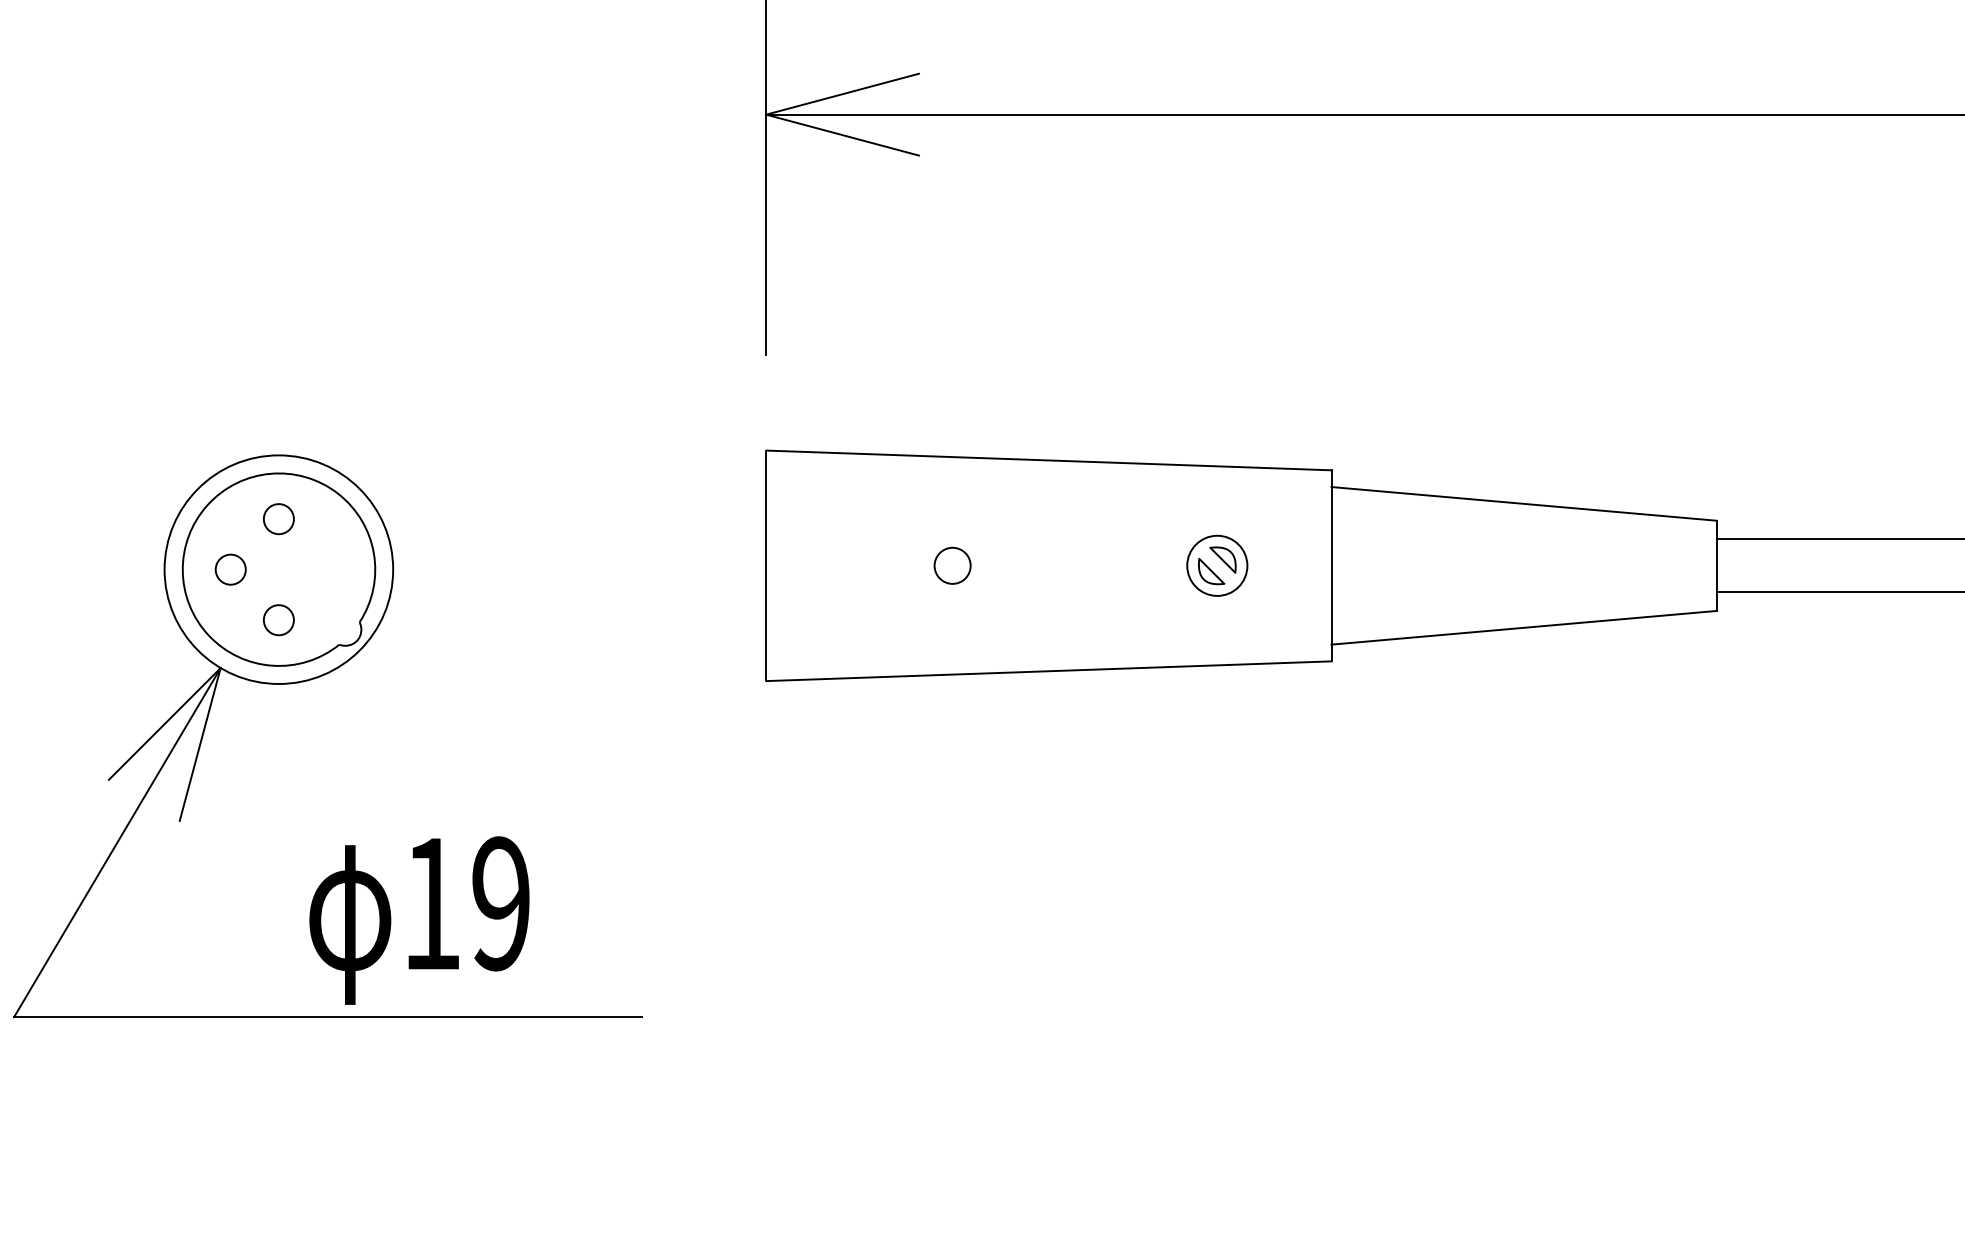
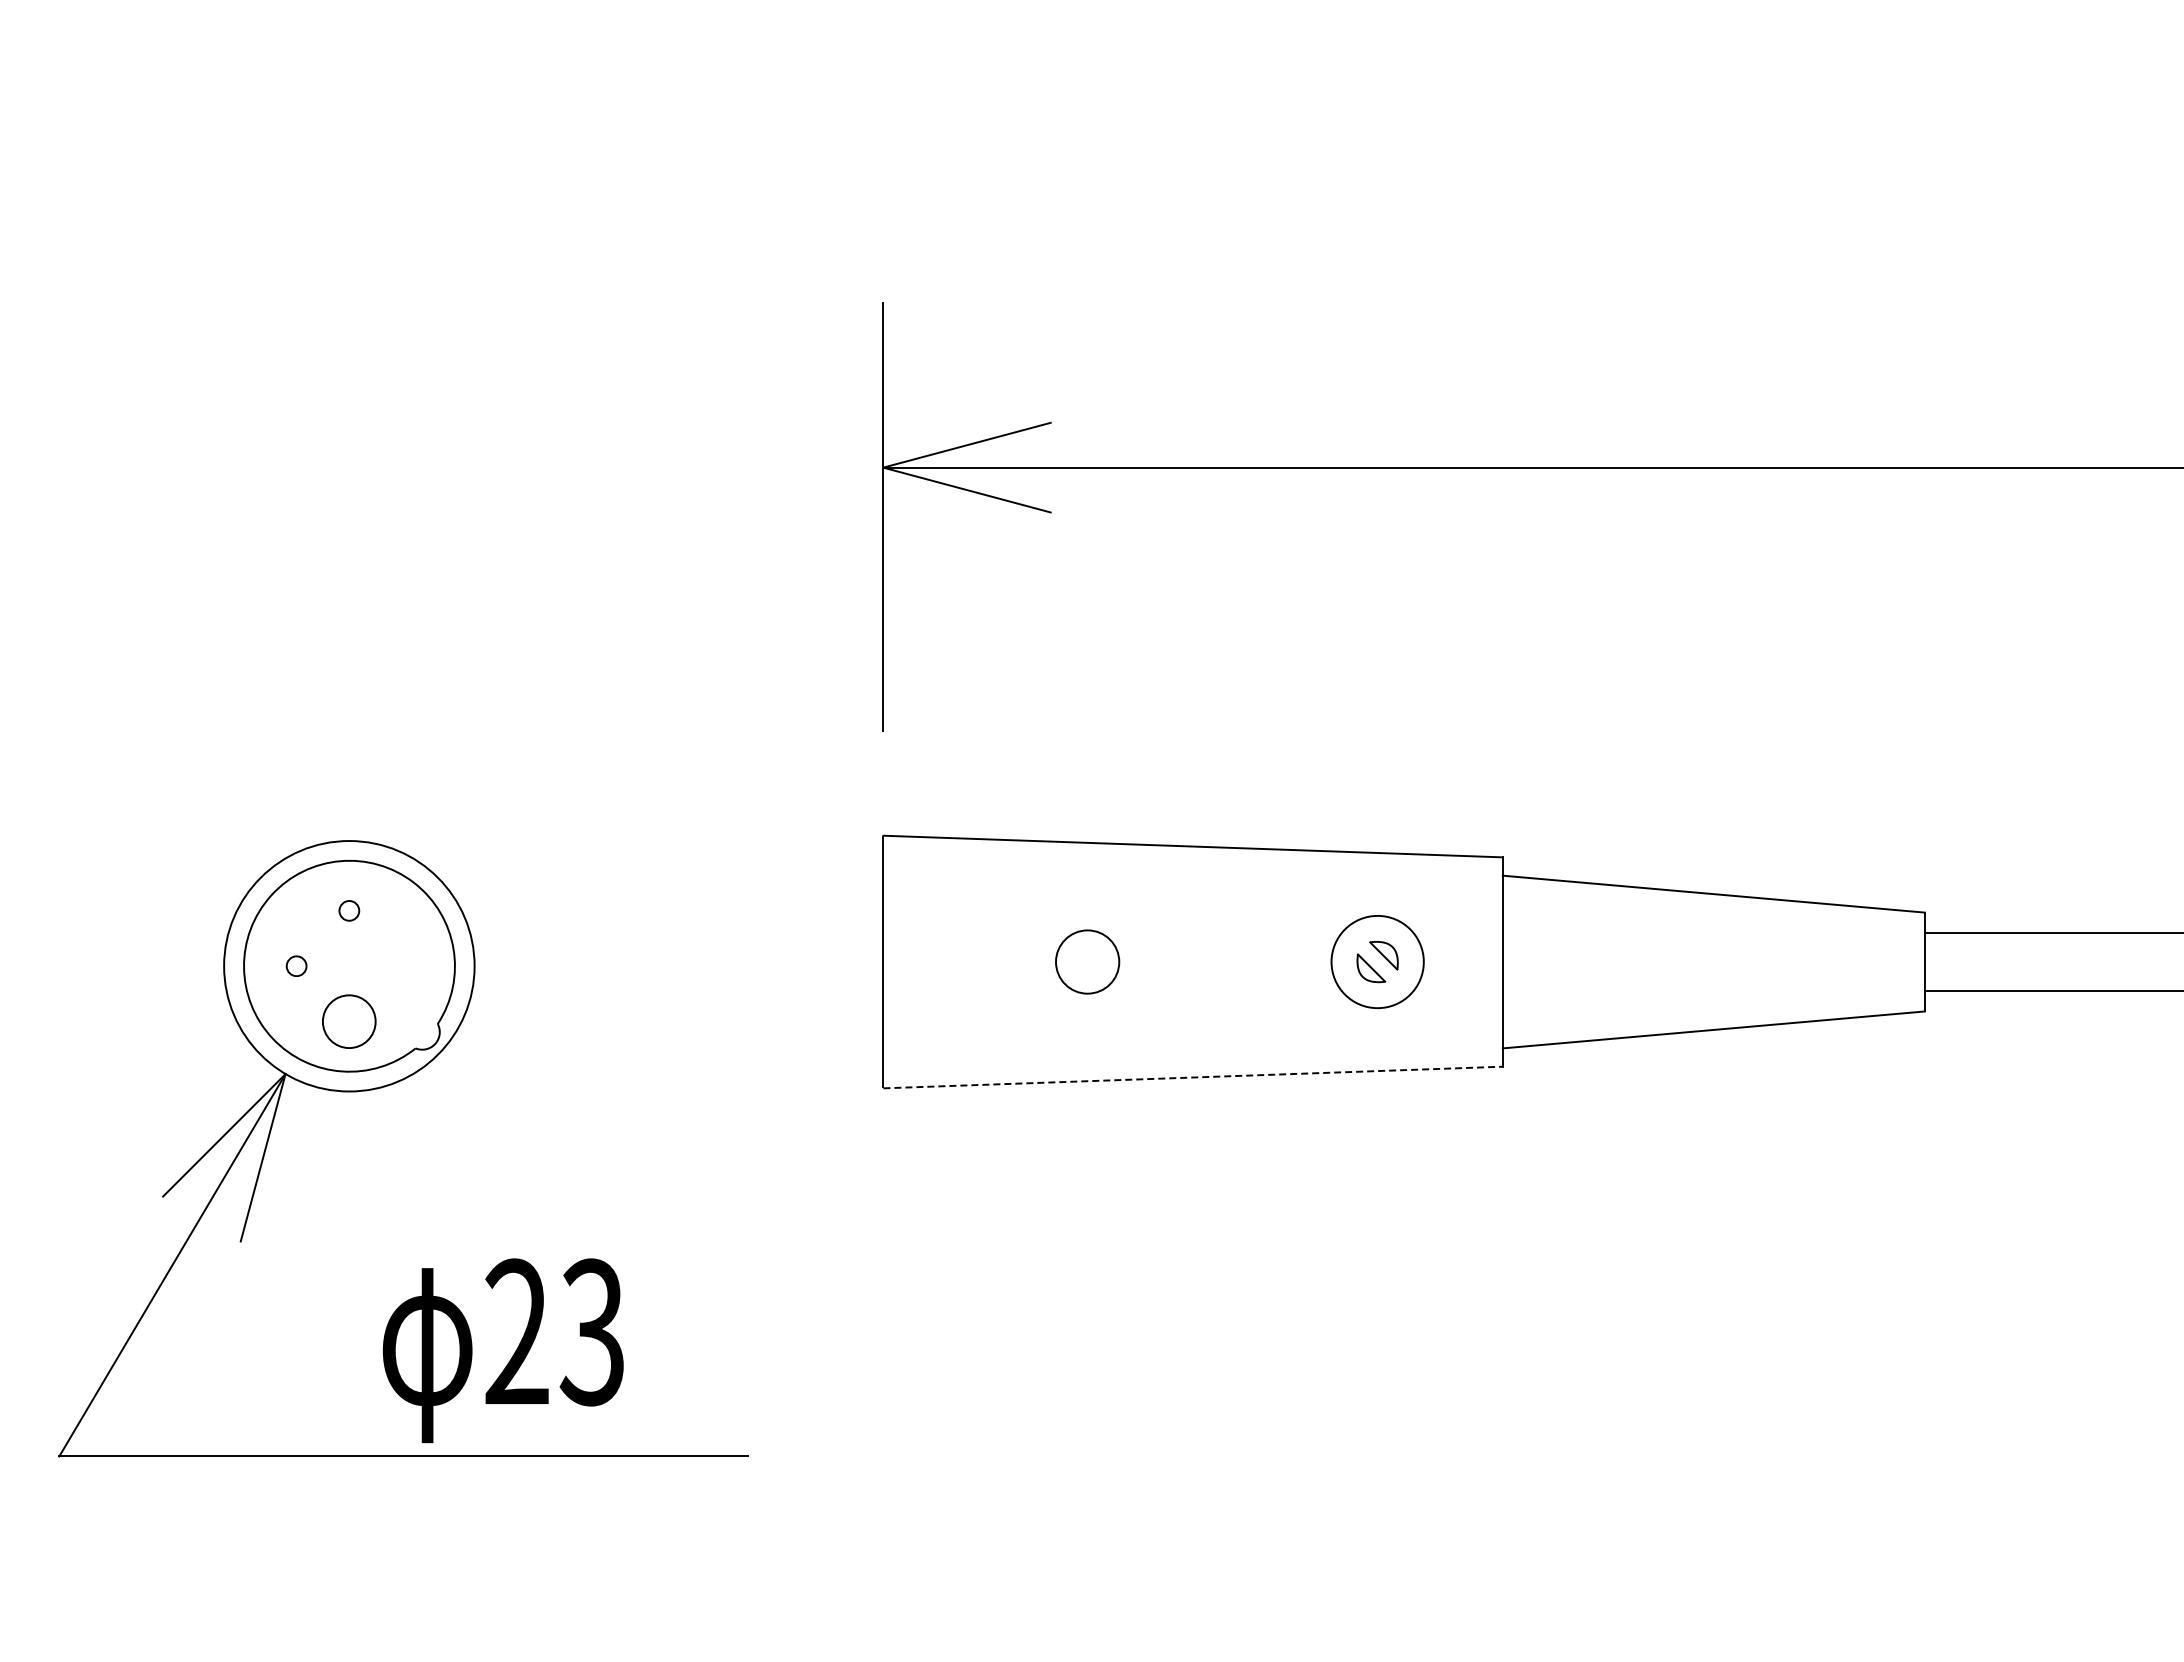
circle: (278, 518) -> (348, 910), size x0.6
circle: (952, 565) -> (1087, 961), size x1.6
circle: (1217, 566) -> (1377, 962), size x1.4
circle: (230, 569) -> (296, 965), size x0.6
circle: (279, 620) -> (349, 1021), size x1.6
line: (1049, 671) -> (1193, 1077), solid -> dashed
text: (466, 903) -> (554, 1332), 19 -> 23

